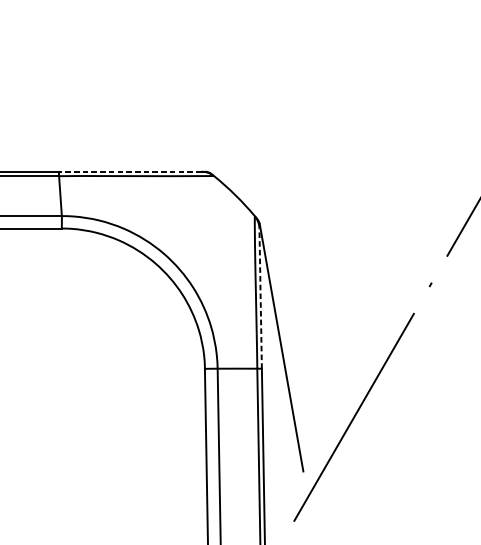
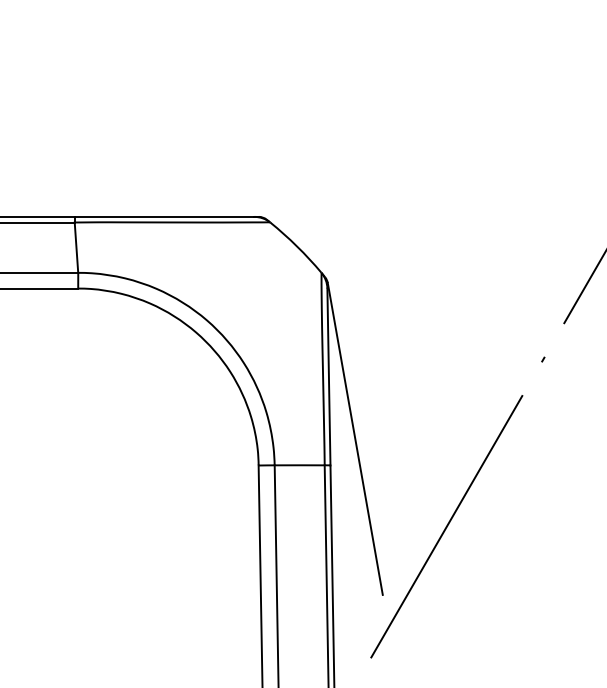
line: (130, 171) -> (164, 216), dashed -> solid
line: (260, 298) -> (328, 376), dashed -> solid

